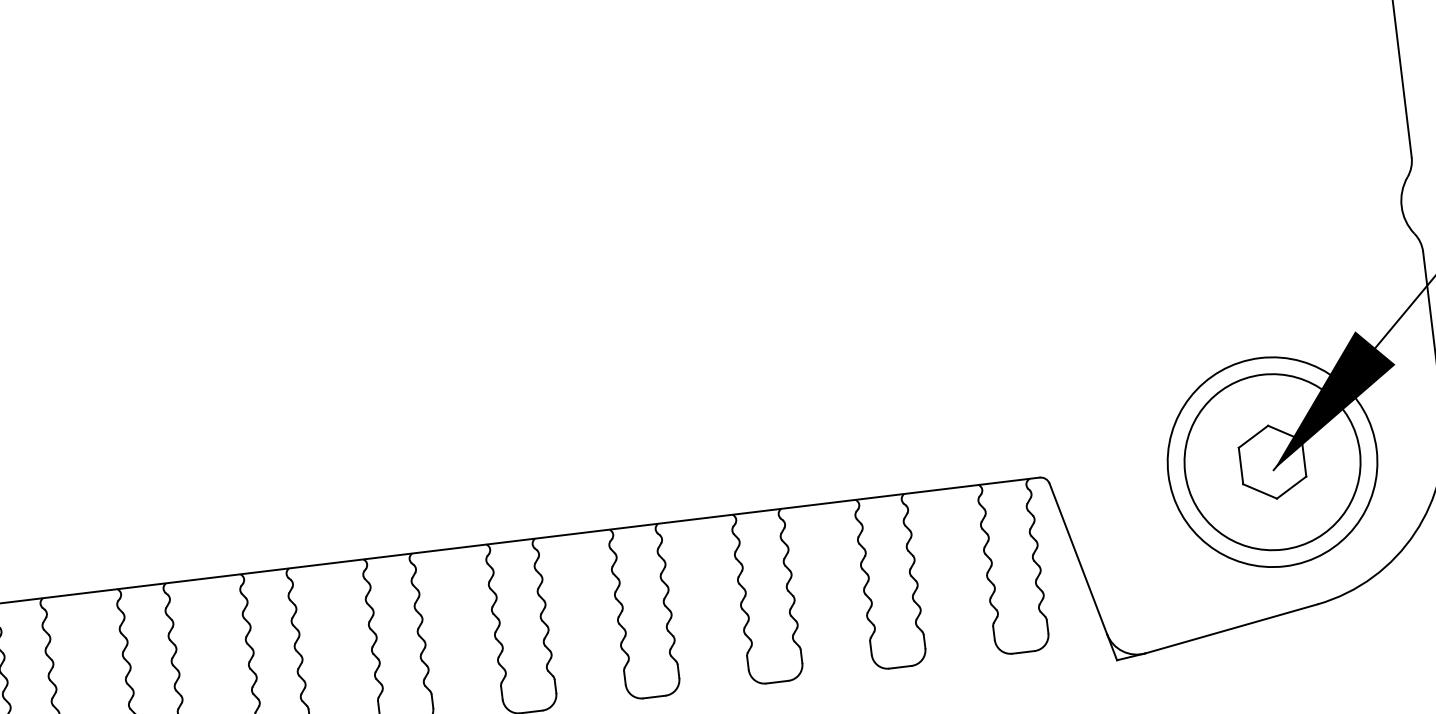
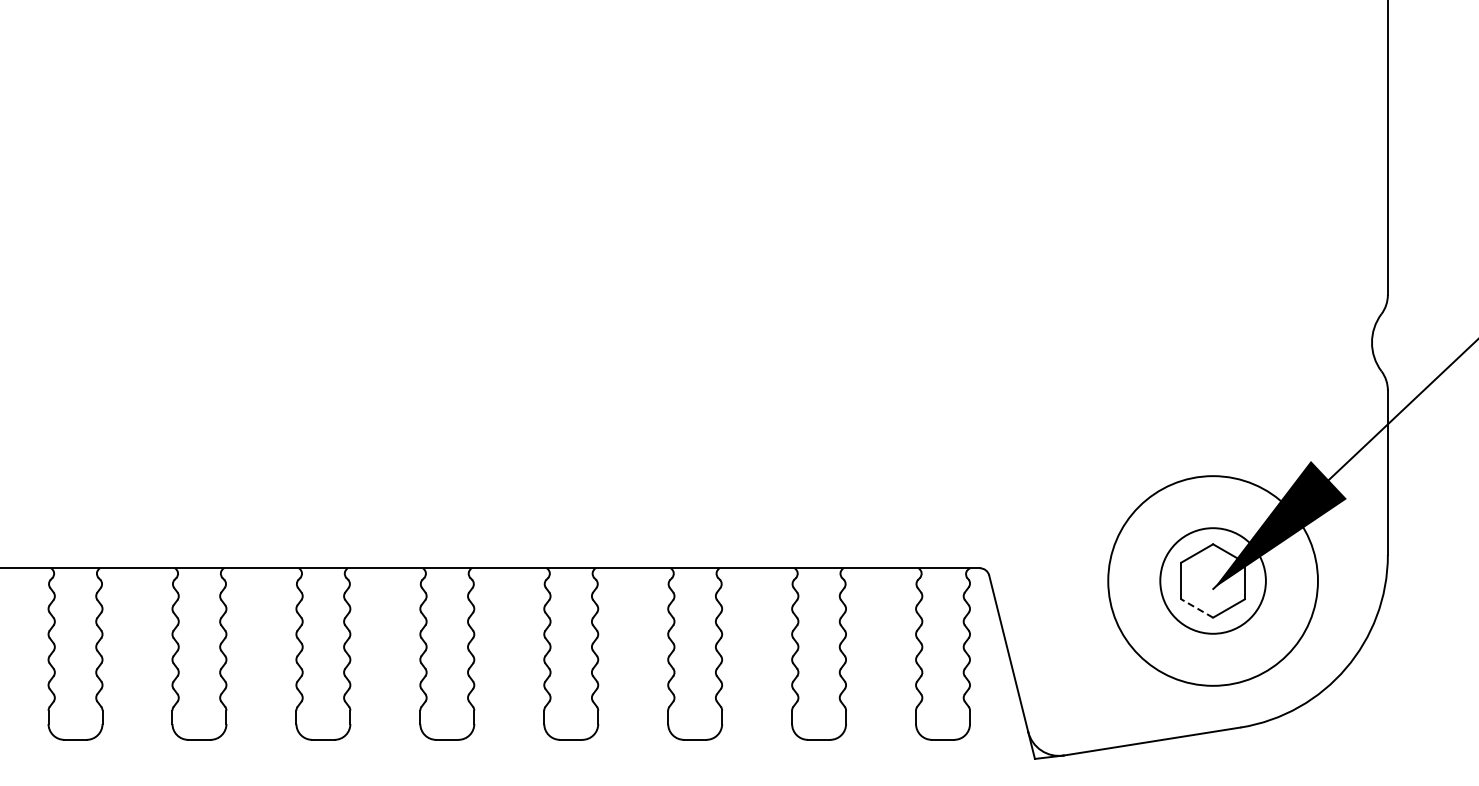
circle: (1272, 461) -> (1213, 580), size x0.6
line: (1259, 491) -> (1196, 608), solid -> dashed

